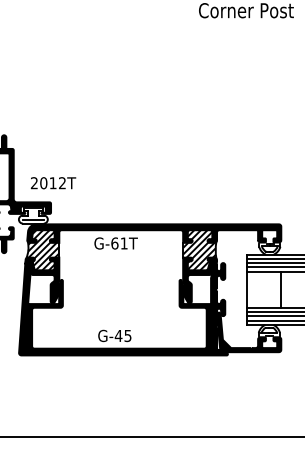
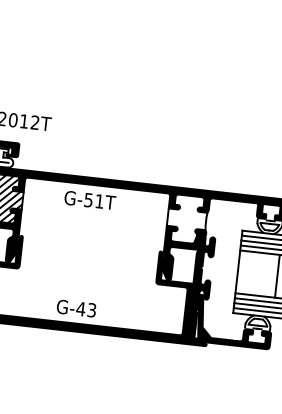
text: (114, 243) -> (88, 200), G-61T -> G-51T
hatch: (199, 250) -> (186, 219), removed
text: (127, 334) -> (91, 308), G-45 -> G-43

